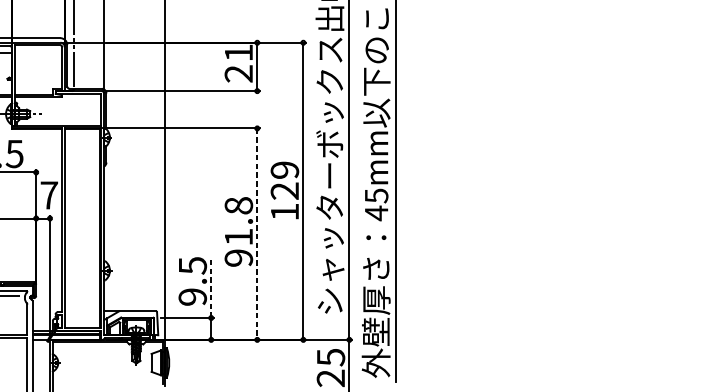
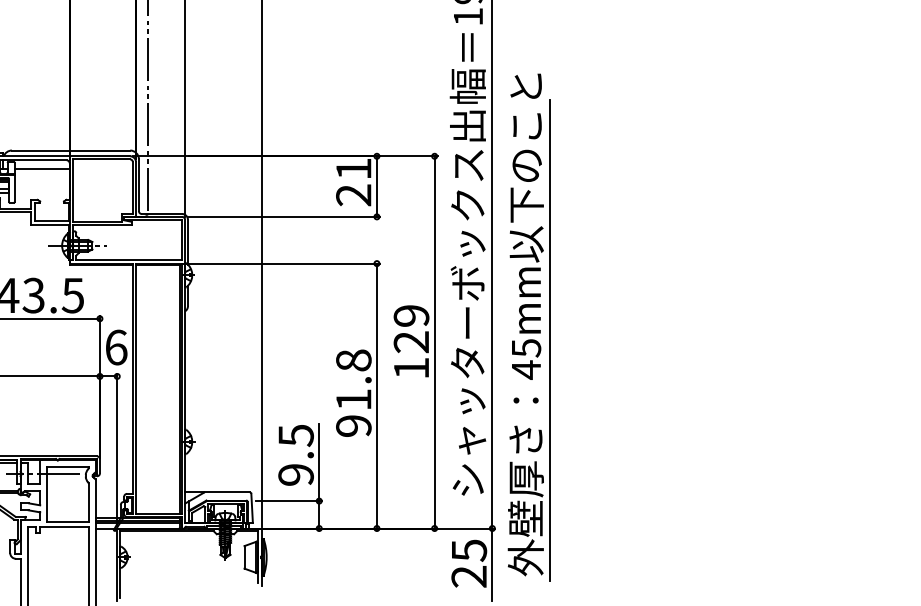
text: (49, 195) -> (116, 347), 7 -> 6
line: (256, 234) -> (376, 396), dashed -> solid
line: (211, 287) -> (319, 462), dashed -> solid

